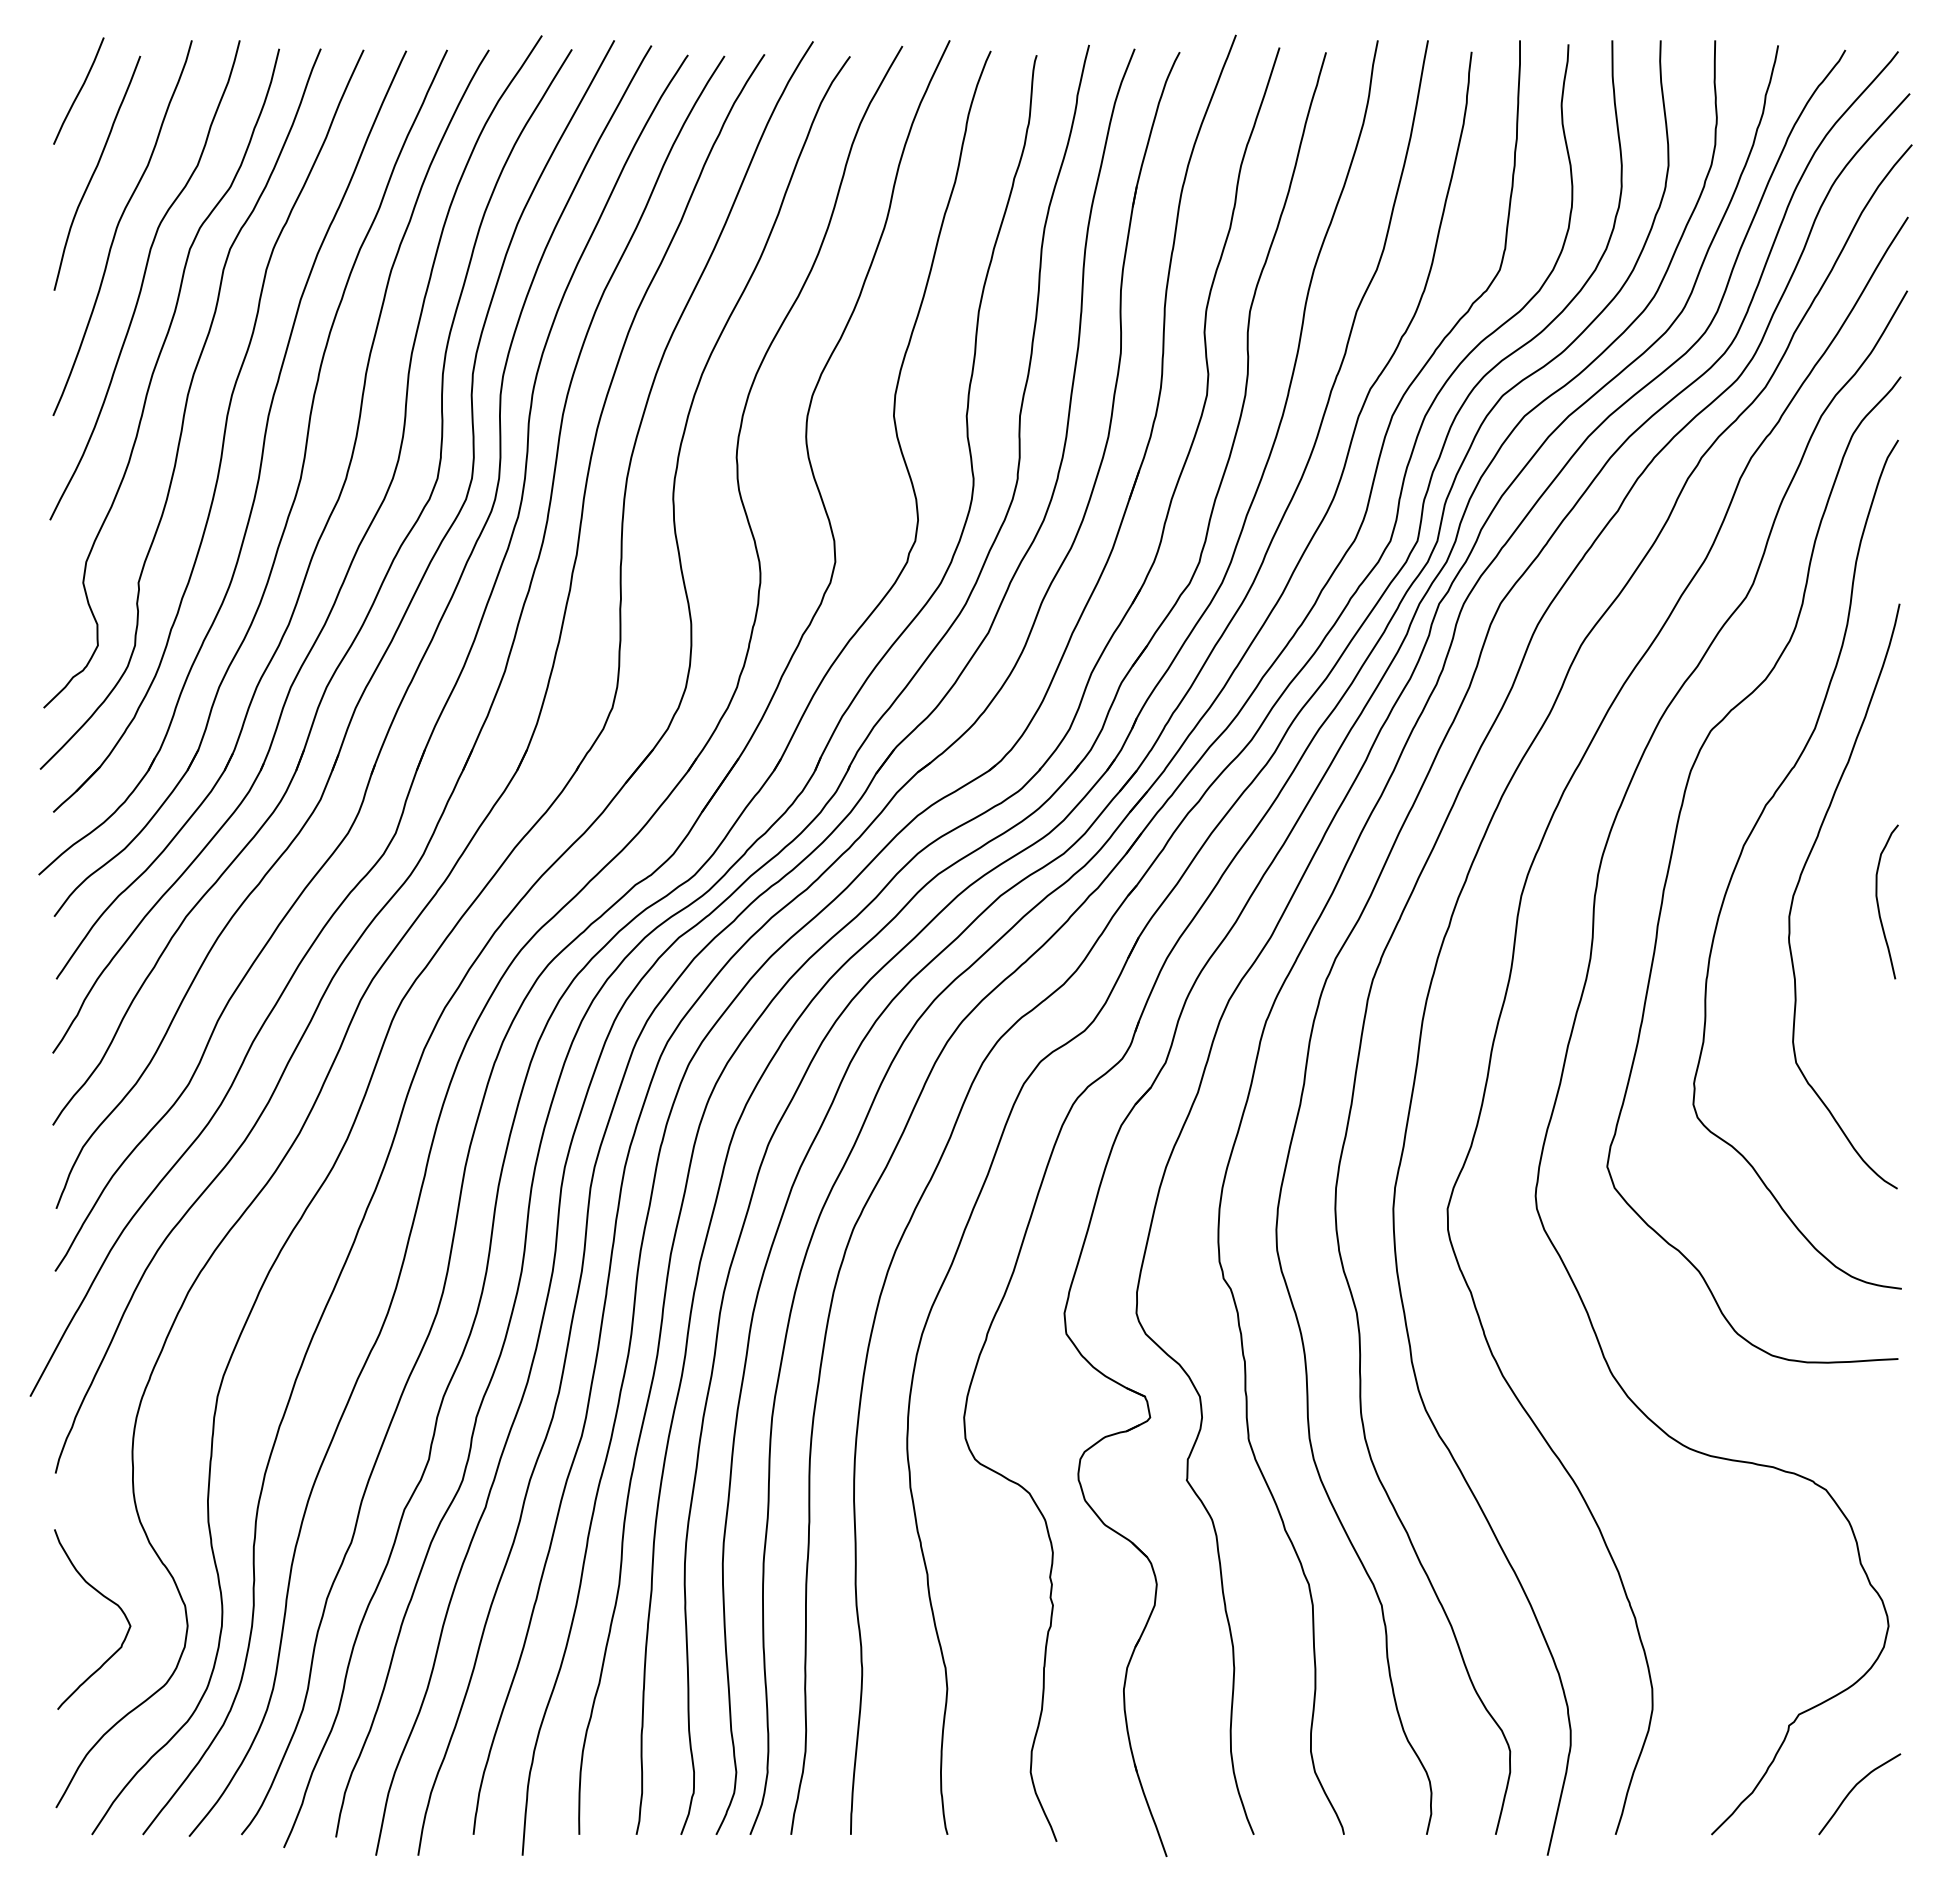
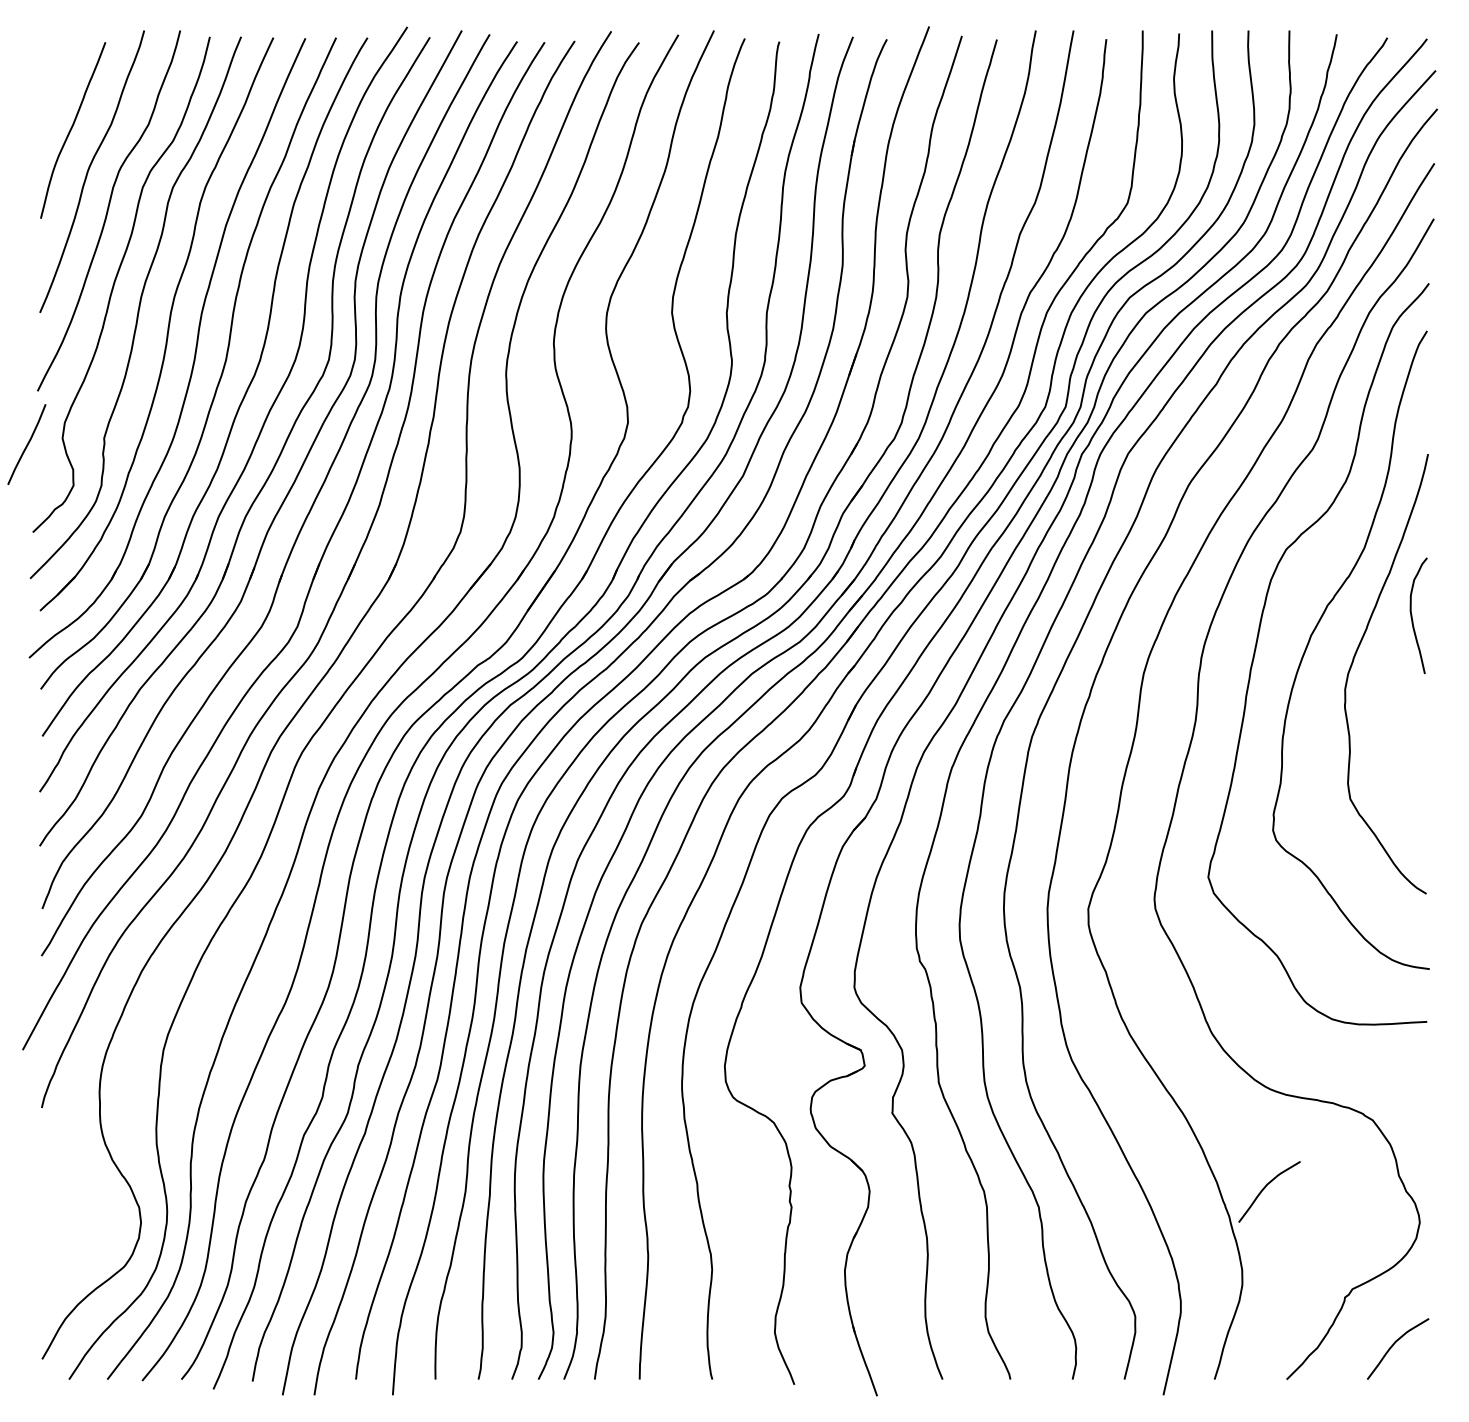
curve: (79, 90) -> (27, 444), moved
curve: (1878, 901) -> (1412, 615), moved
curve: (1683, 1579) -> (1265, 1187), added
curve: (105, 1598) -> (79, 1201), removed

